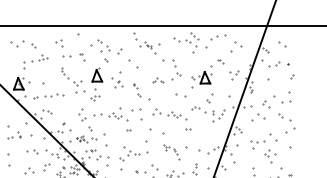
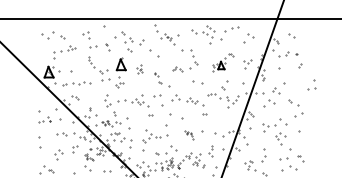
part: (207, 73) -> (222, 62), size x0.7
part: (117, 79) -> (139, 68), size x0.6
part: (285, 97) -> (311, 84), moved
part: (171, 152) -> (189, 135), size x0.6

